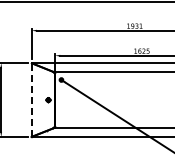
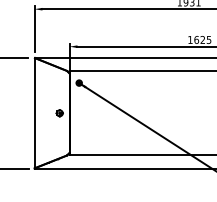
line: (31, 100) -> (34, 113), dashed -> solid

